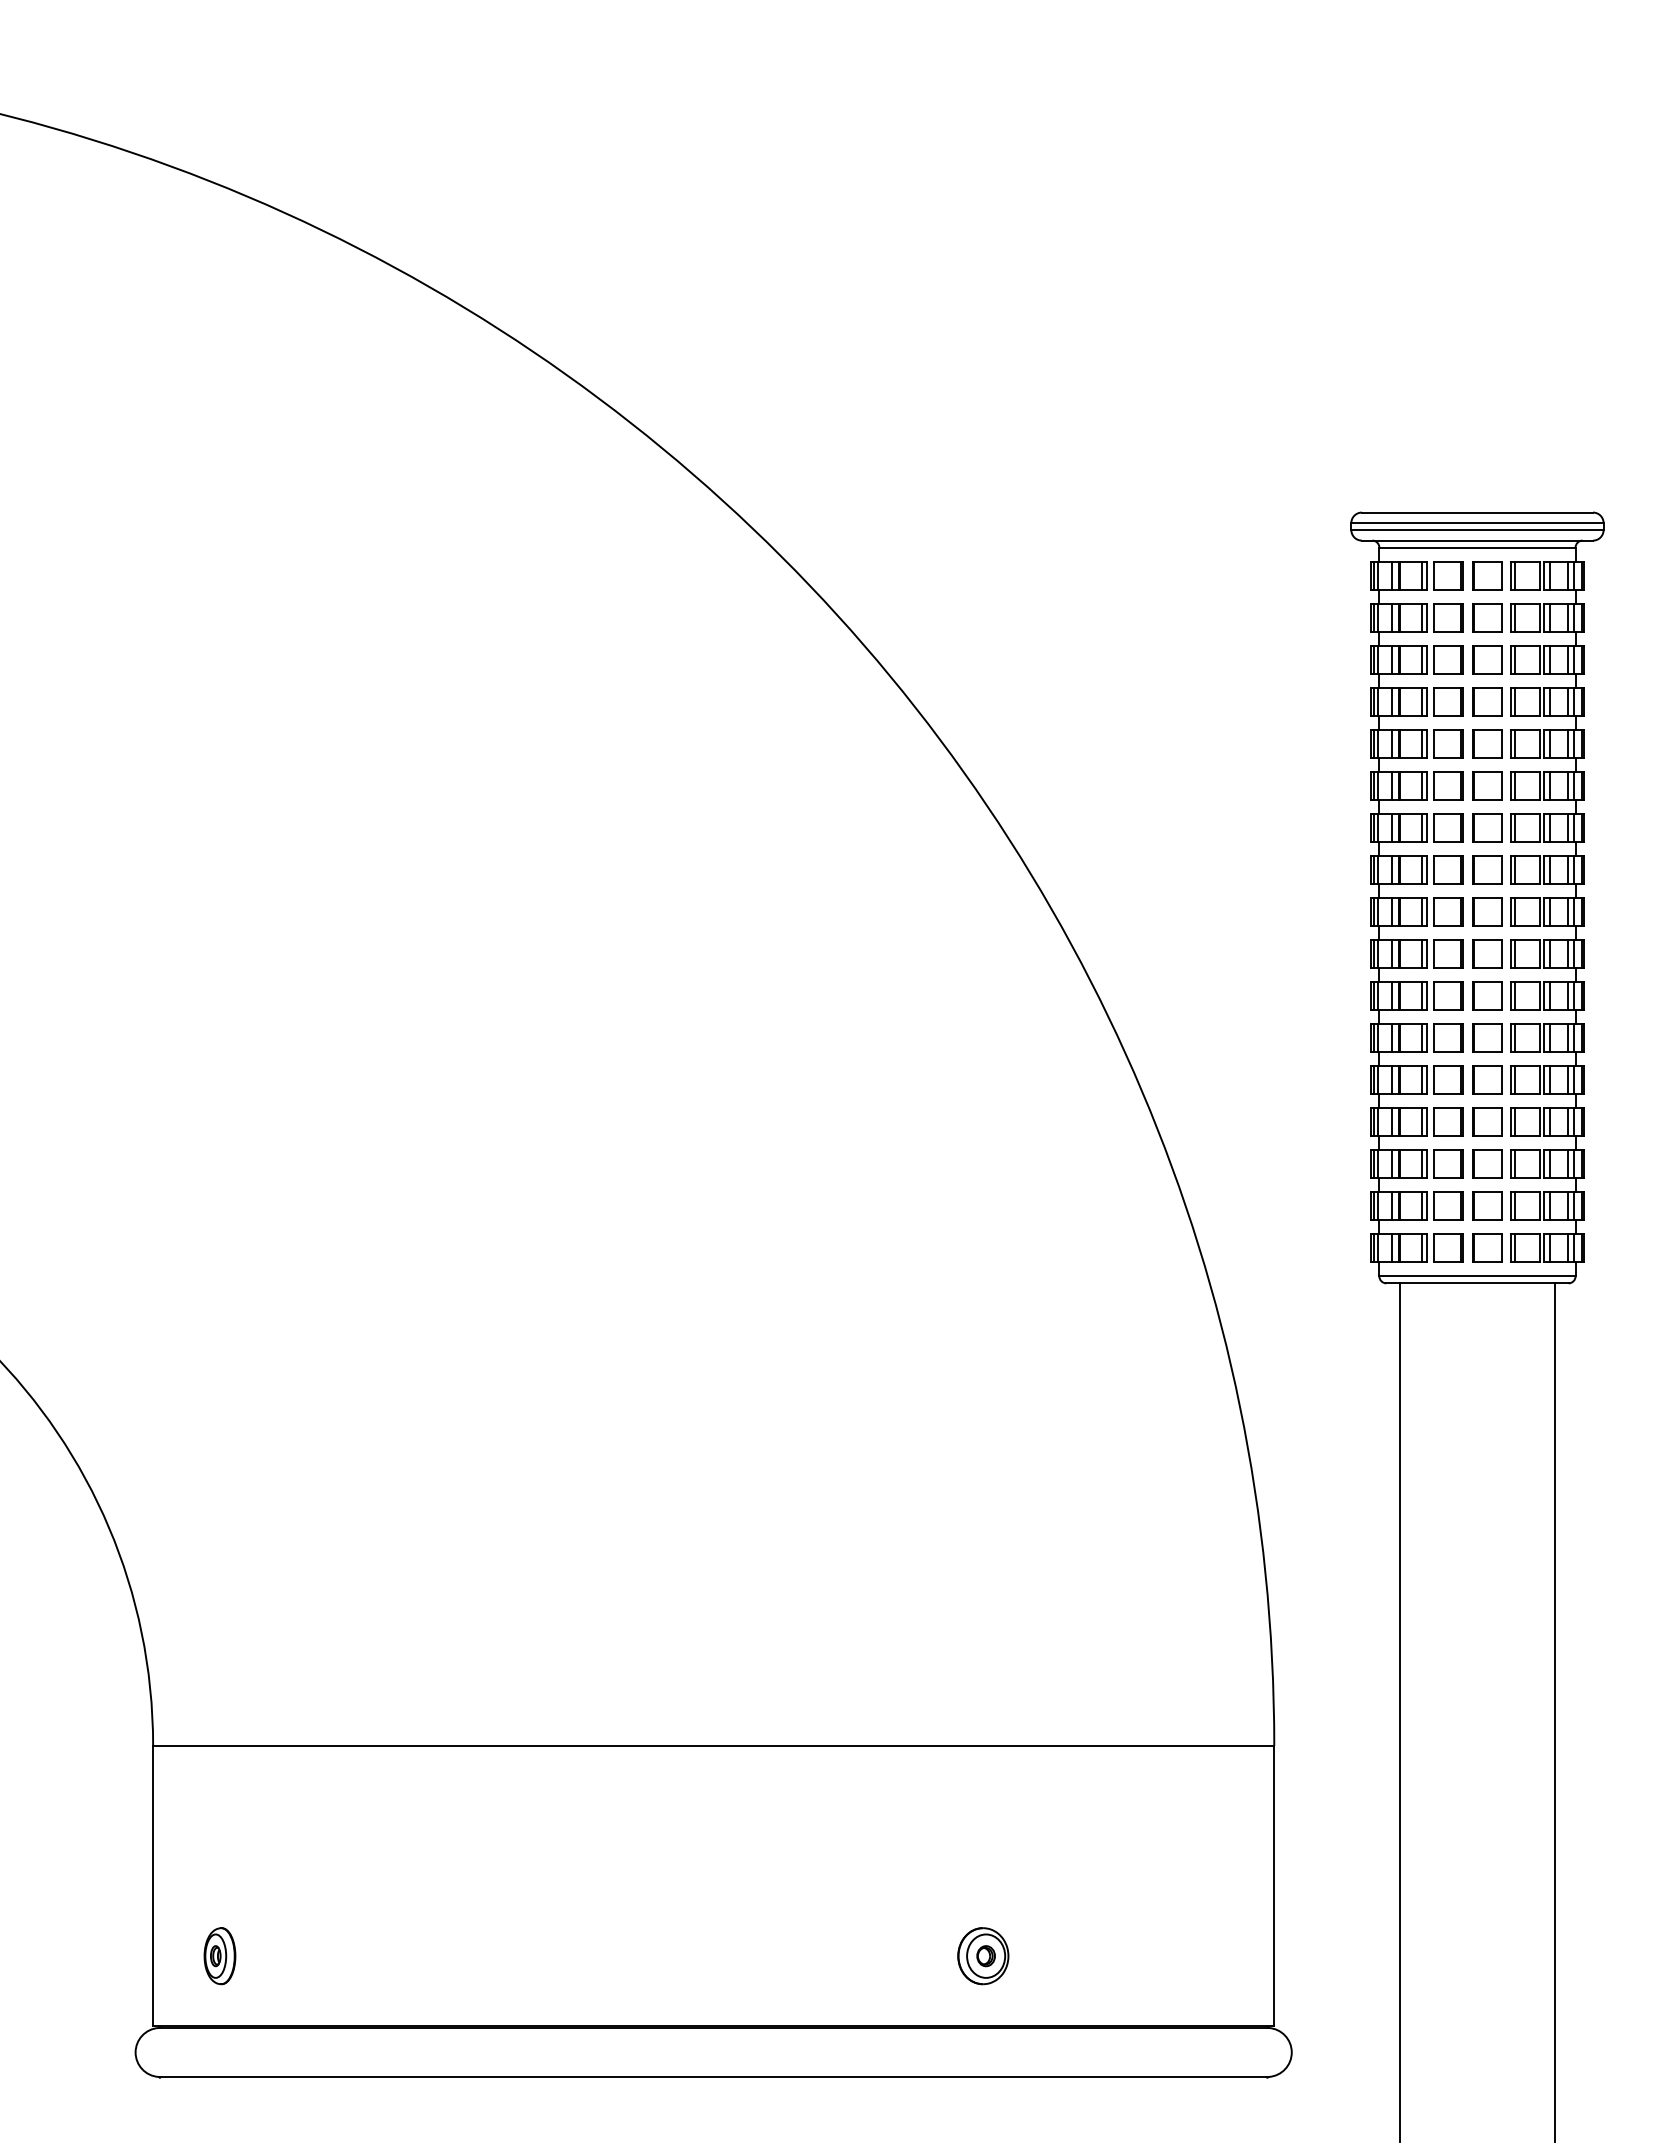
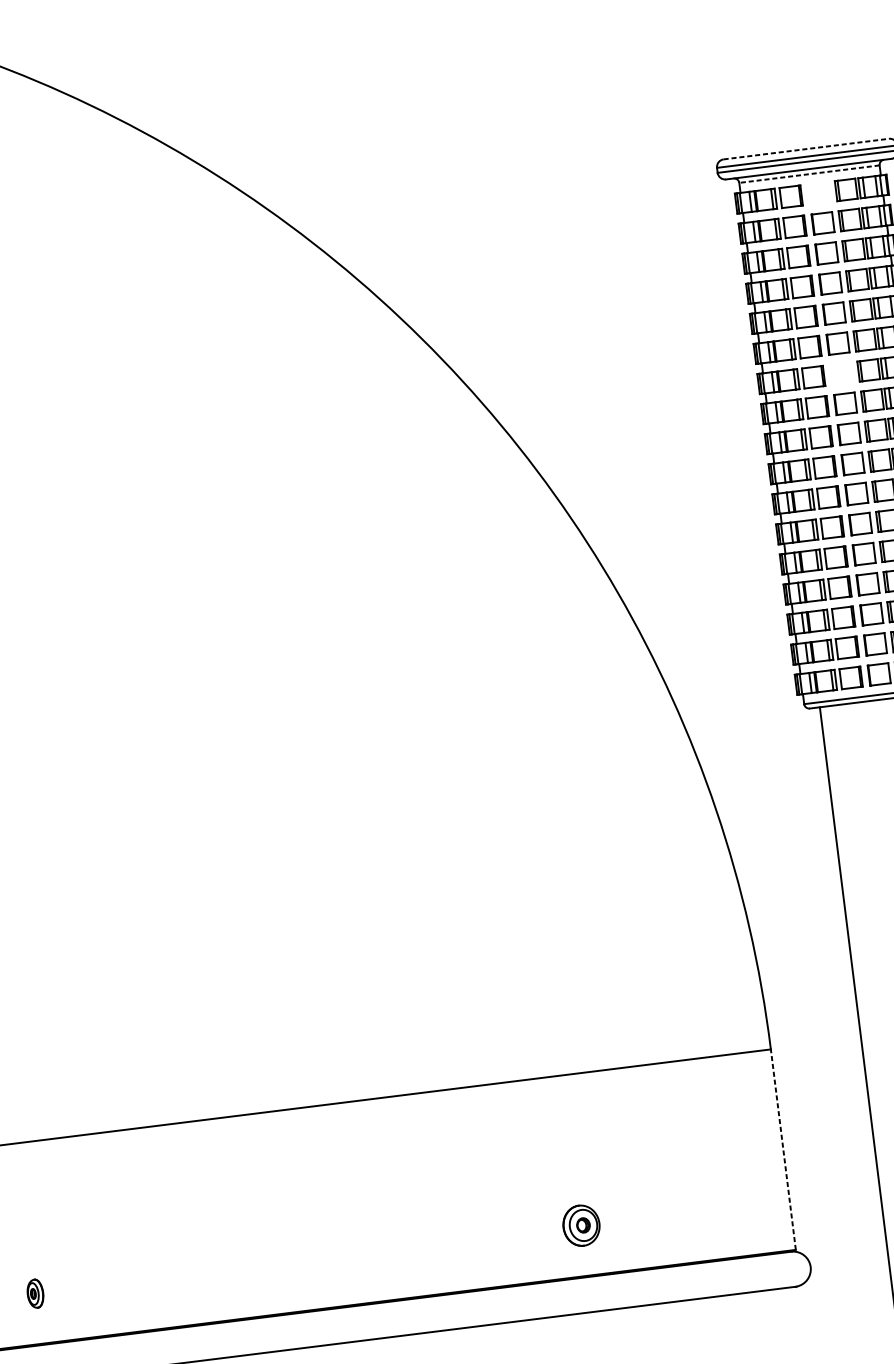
line: (1477, 512) -> (806, 149), solid -> dashed
line: (1476, 547) -> (808, 174), solid -> dashed
part: (1487, 575) -> (819, 193), removed
part: (1487, 827) -> (841, 373), removed
line: (1274, 1885) -> (783, 1149), solid -> dashed
part: (219, 1956) -> (35, 1293), size x0.7

